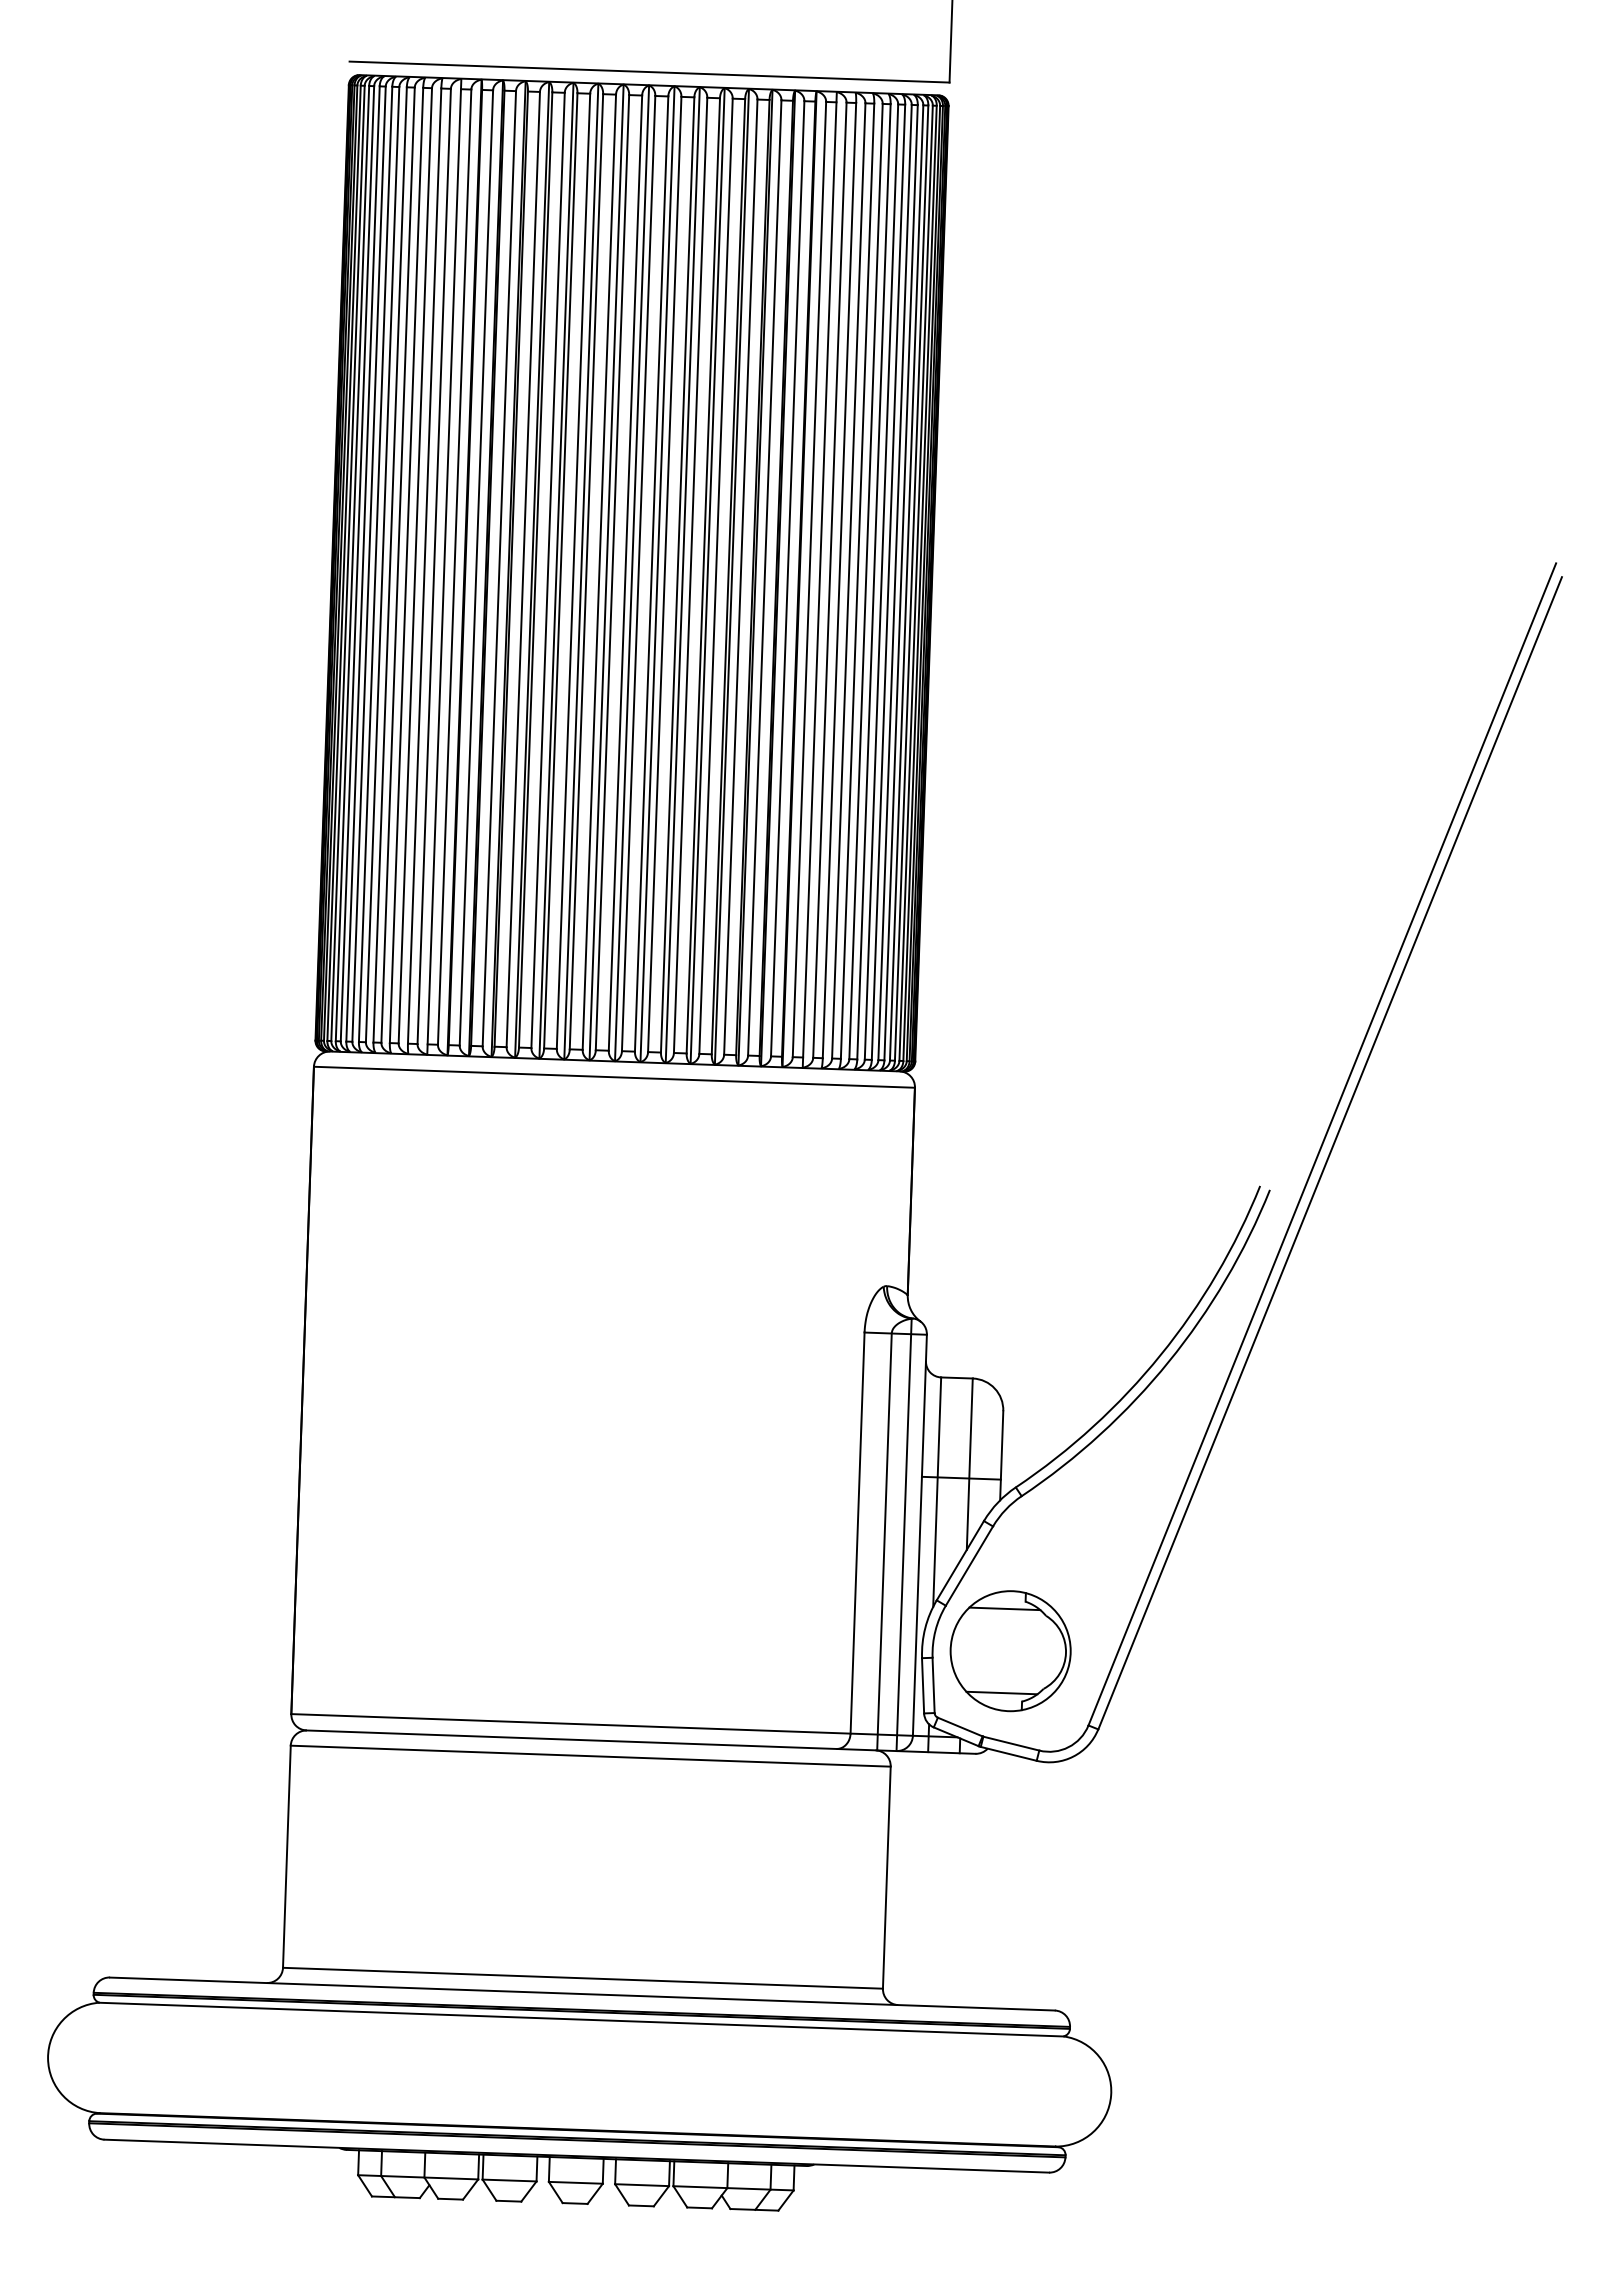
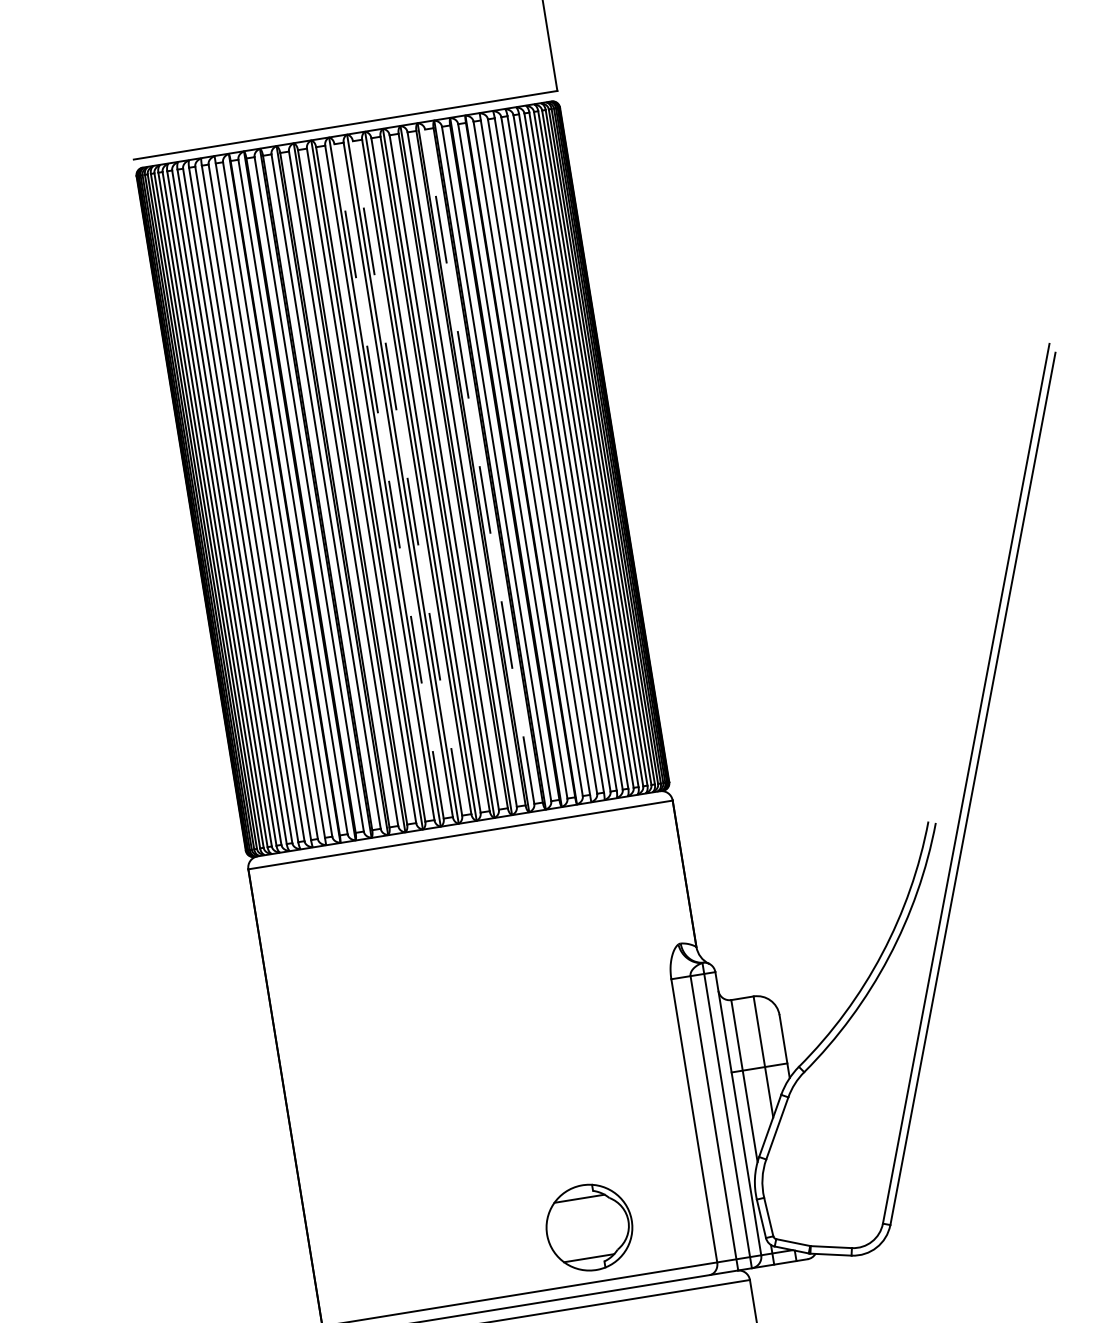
line: (612, 572) -> (389, 481), solid -> dashed
line: (638, 573) -> (407, 478), solid -> dashed
line: (740, 577) -> (479, 467), solid -> dashed
part: (1010, 1651) -> (589, 1227), moved

